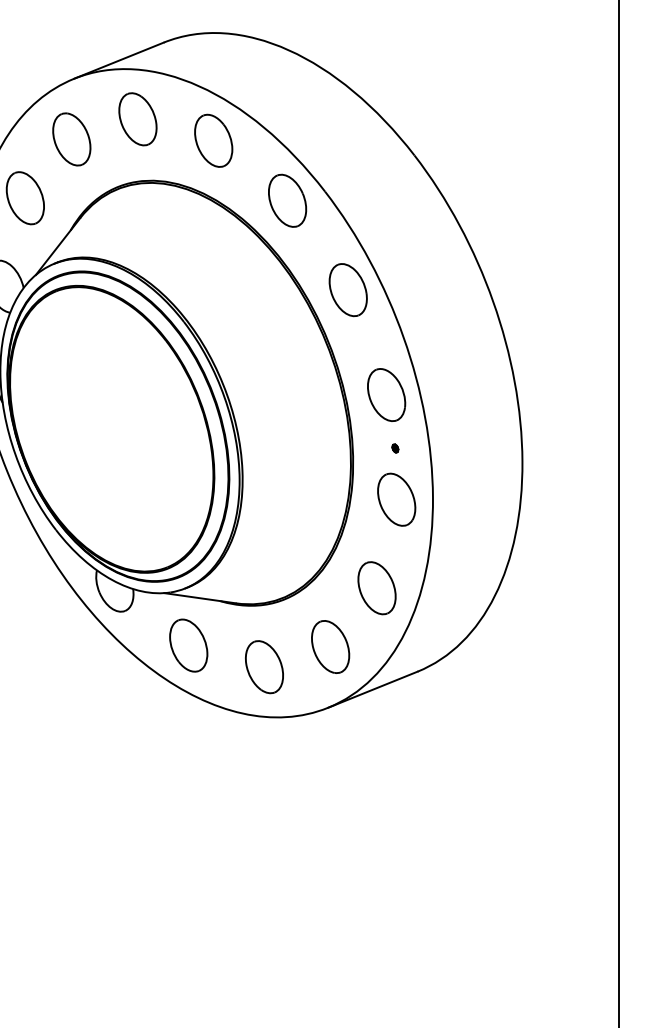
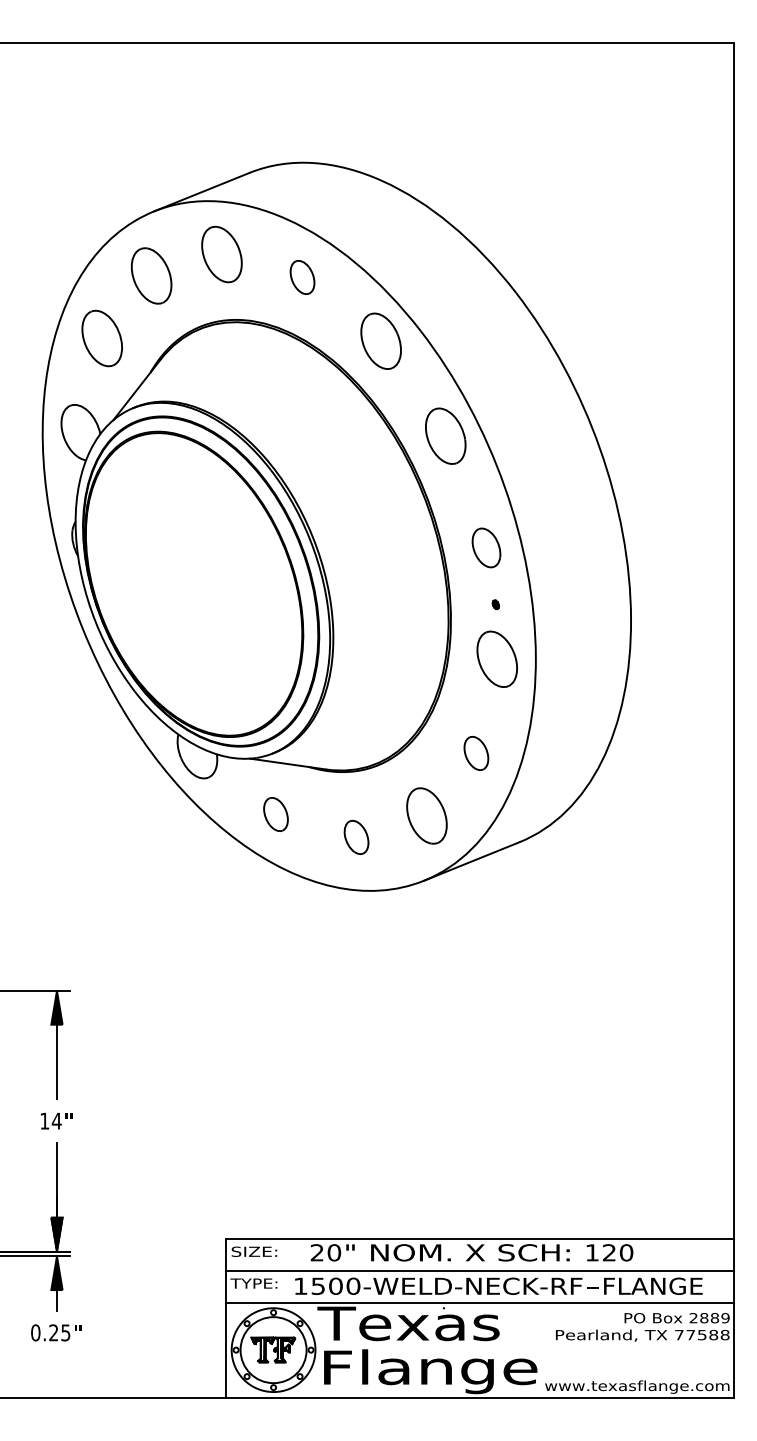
part: (213, 140) -> (302, 277), size x0.6
part: (386, 394) -> (486, 547), size x0.7
part: (377, 588) -> (476, 753), size x0.6
part: (188, 645) -> (275, 814), size x0.6
part: (264, 667) -> (356, 837), size x0.6

